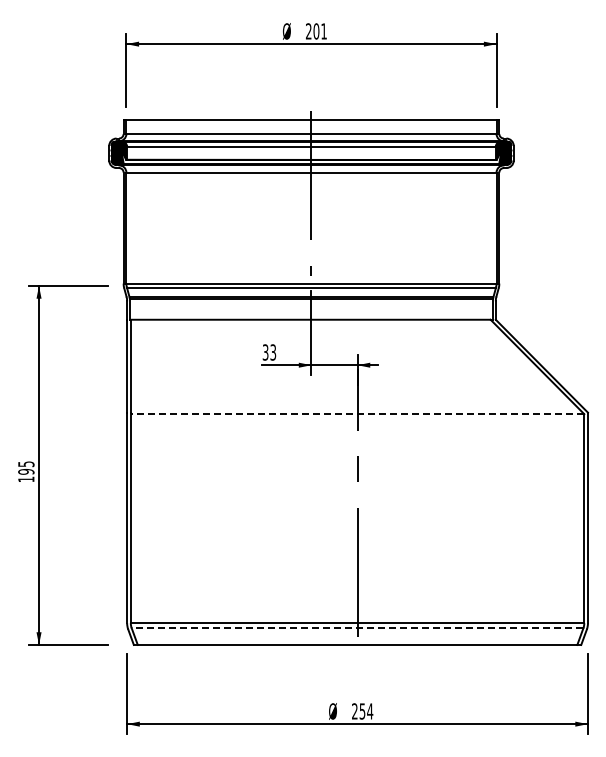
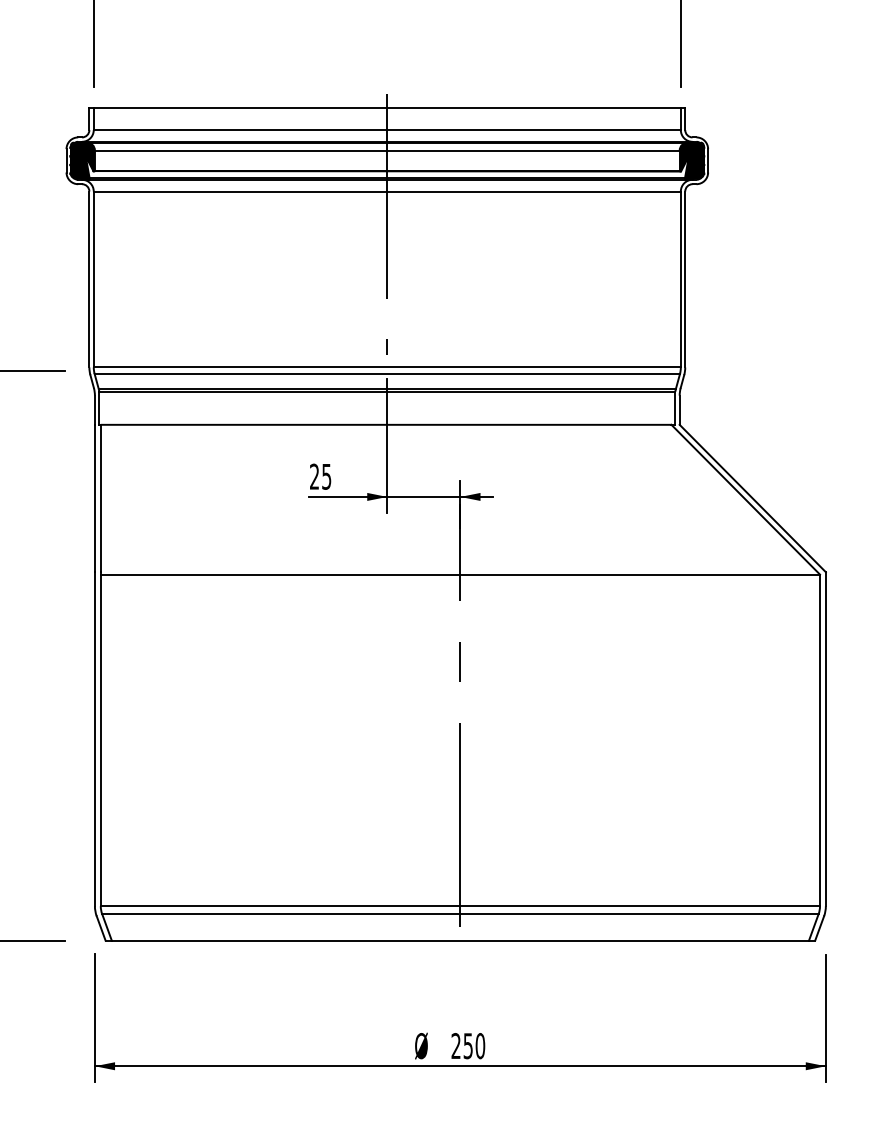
text: (269, 352) -> (320, 476), 33 -> 25
line: (357, 414) -> (460, 575), dashed -> solid
line: (357, 628) -> (460, 914), dashed -> solid
text: (370, 711) -> (480, 1046), 254 -> 250

